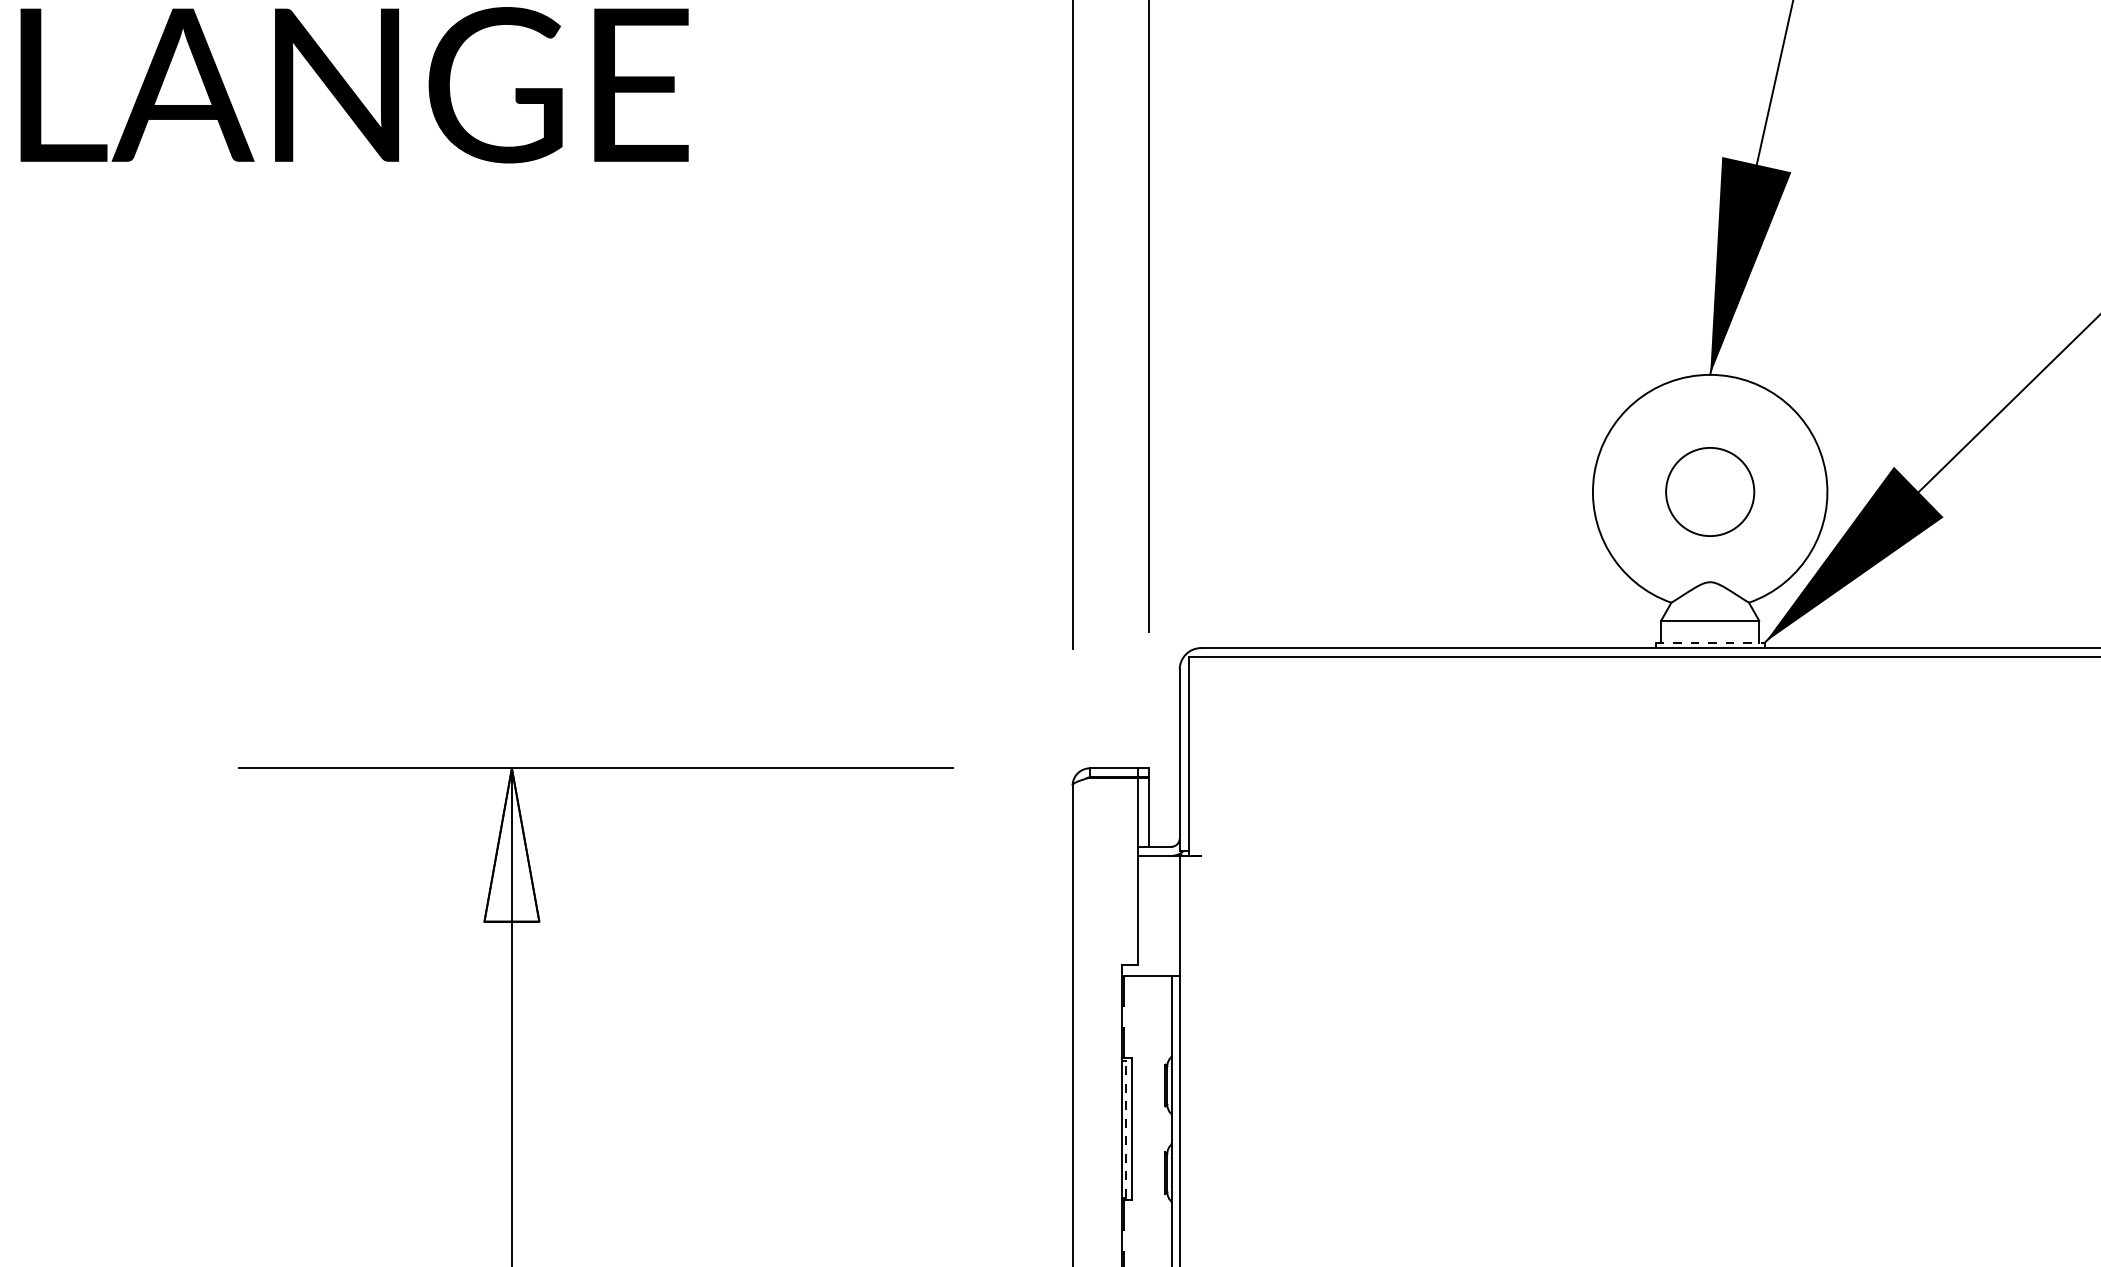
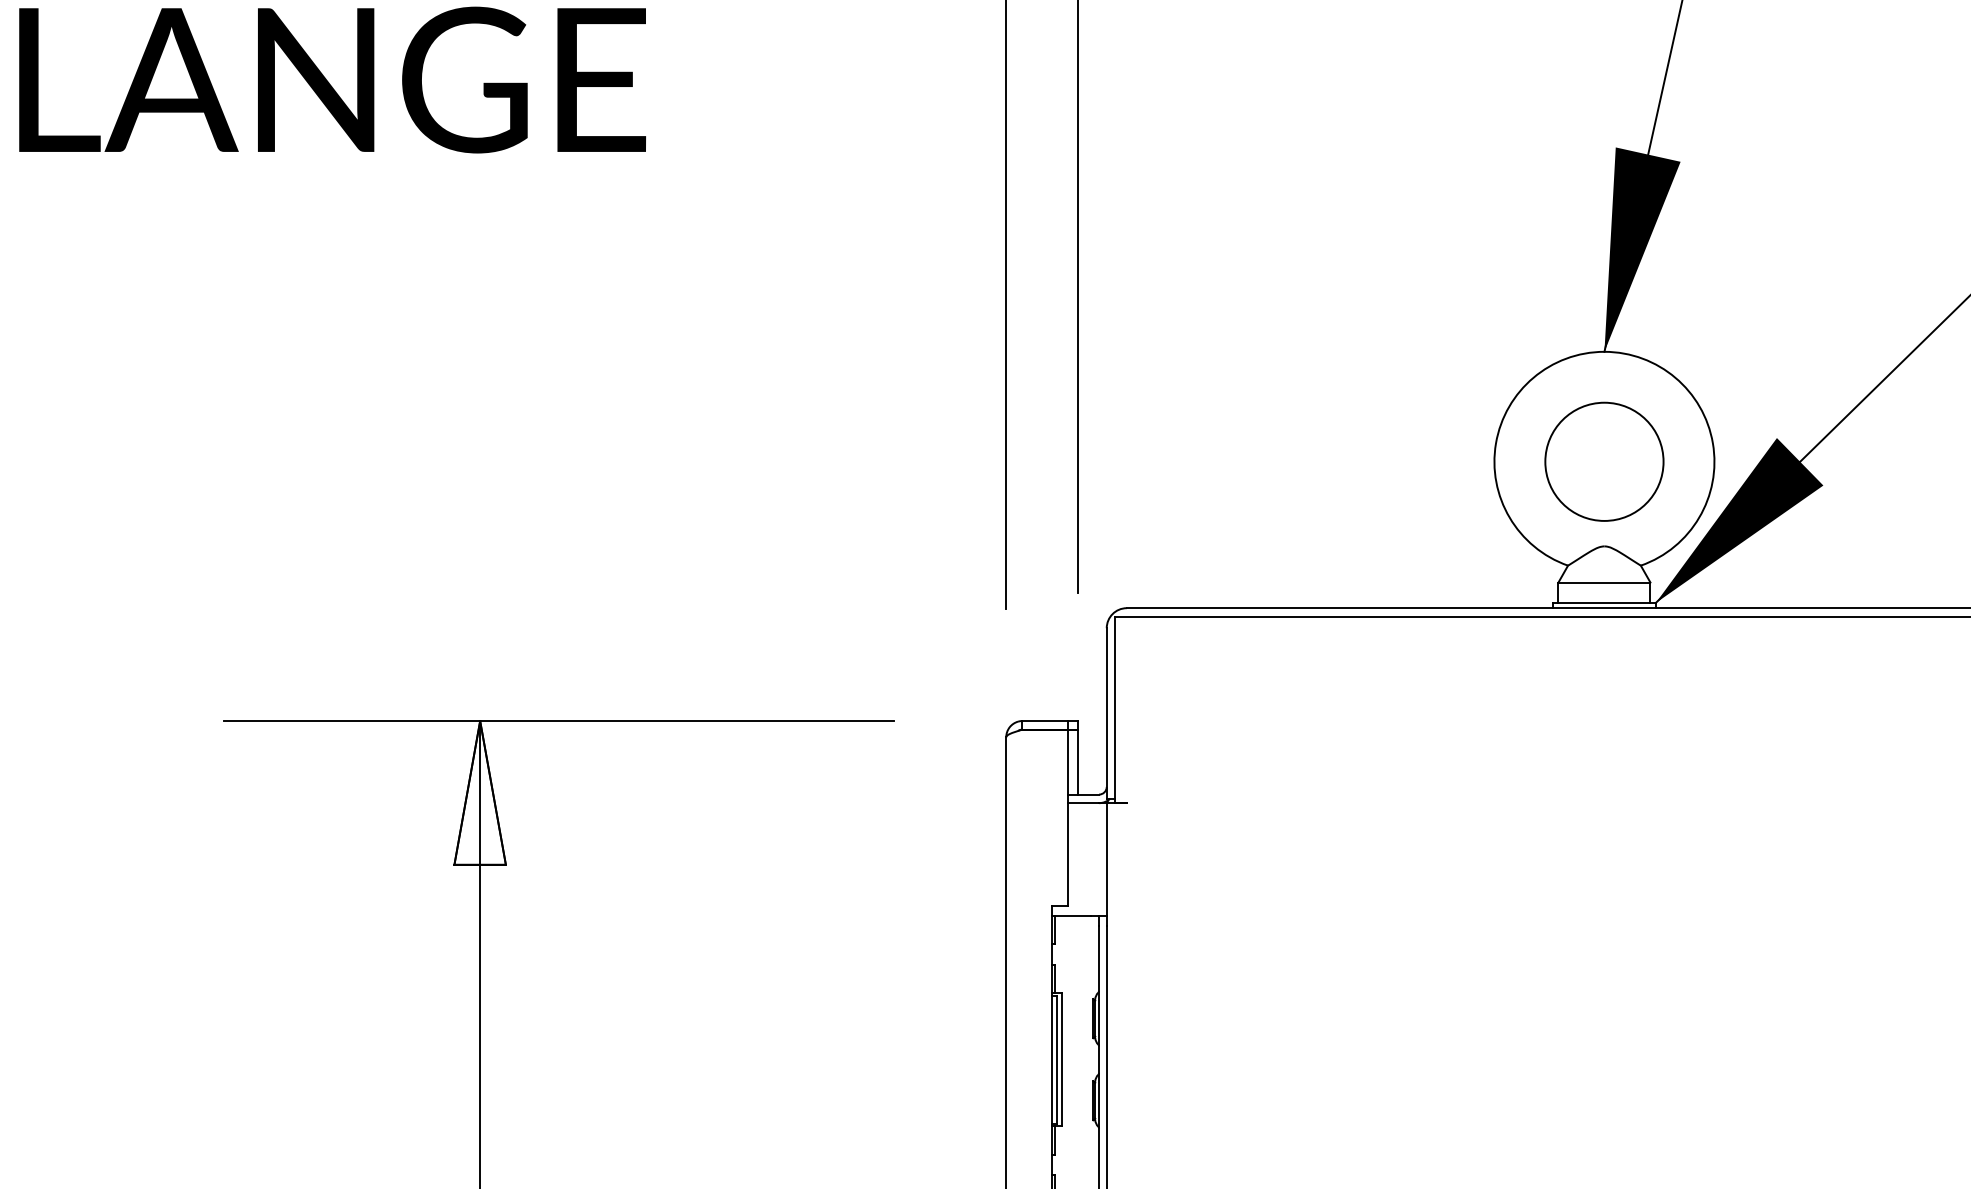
circle: (1710, 491) -> (1604, 461), size x1.43
line: (1710, 643) -> (1604, 603), dashed -> solid
line: (1126, 1129) -> (1056, 1059), dashed -> solid

